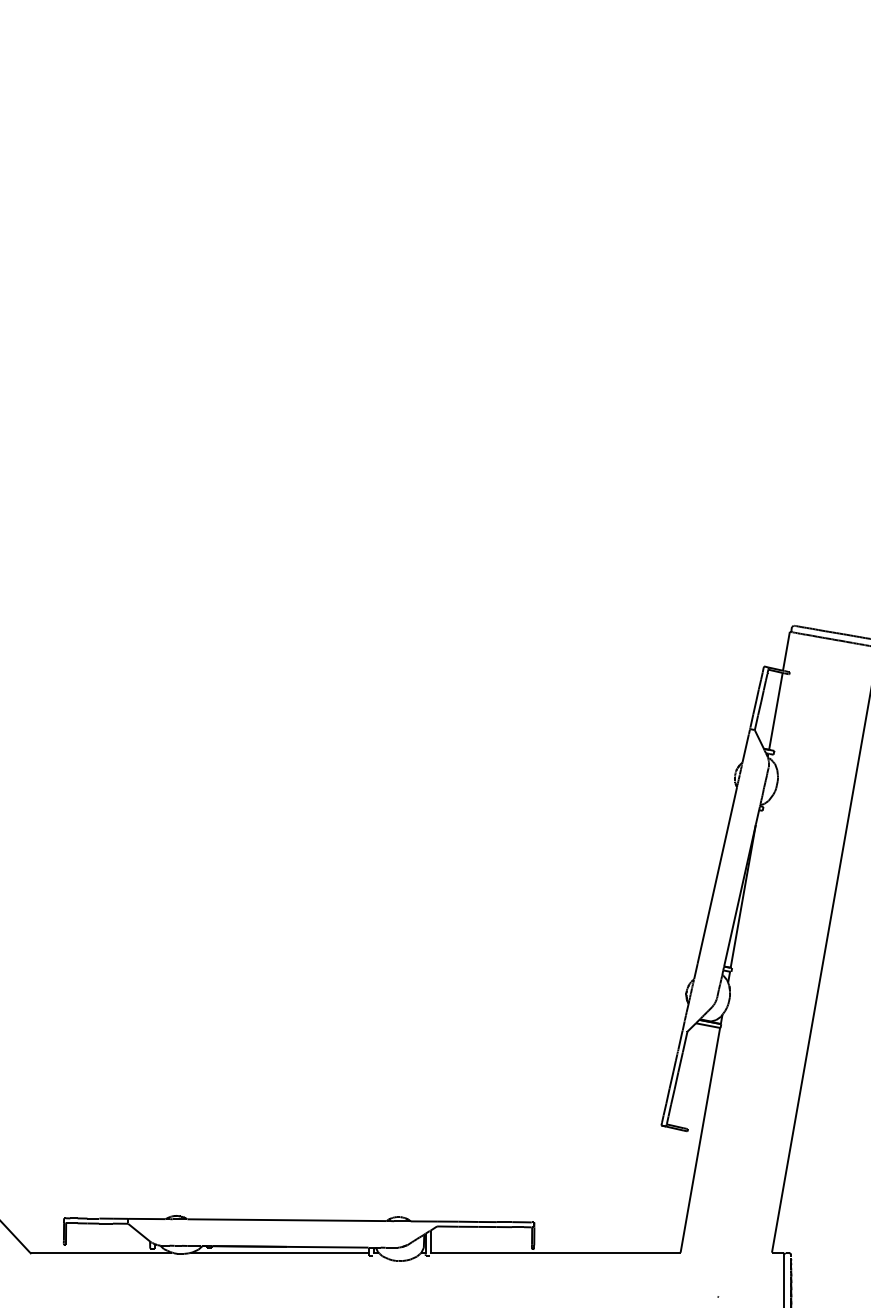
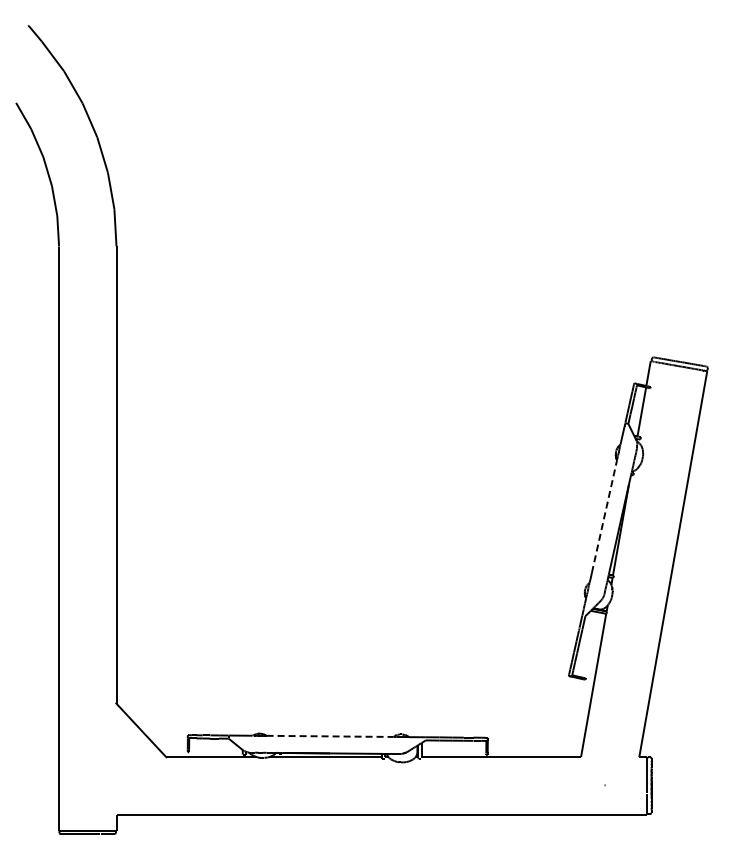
line: (717, 875) -> (604, 516), solid -> dashed
line: (287, 1220) -> (330, 736), solid -> dashed

